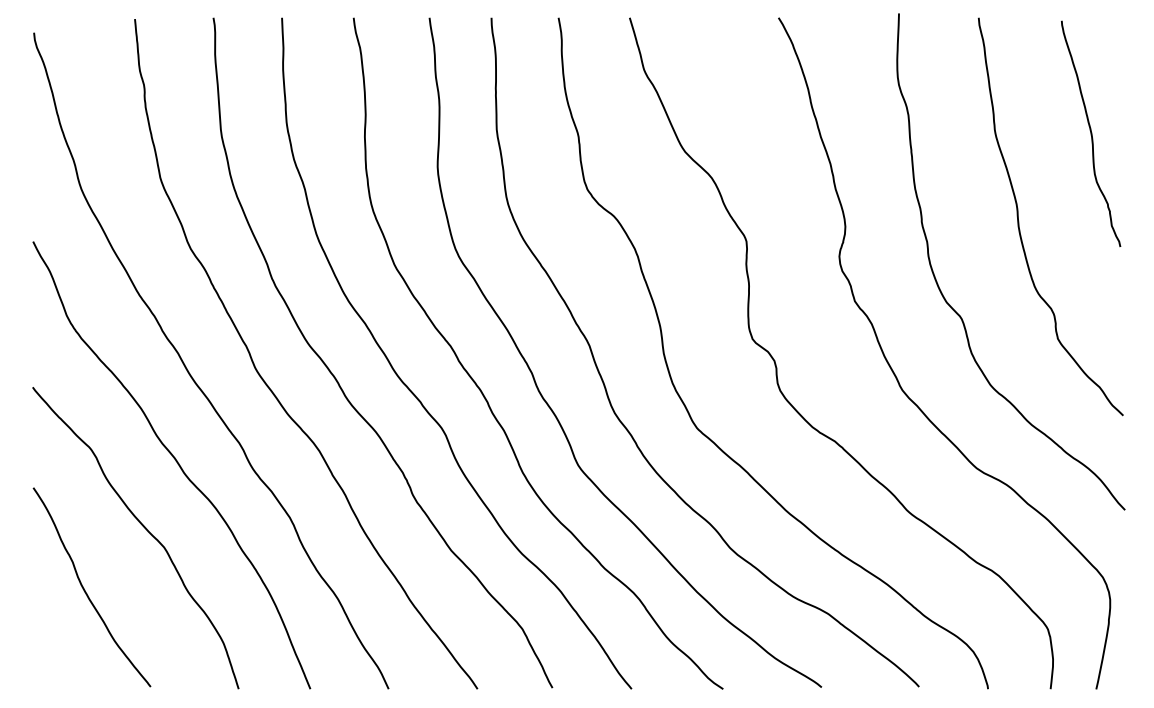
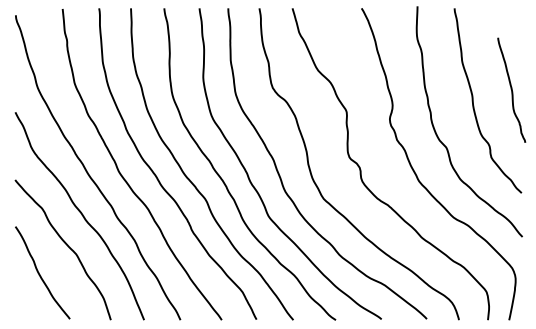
curve: (1090, 132) -> (511, 89), moved

